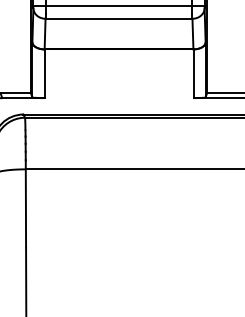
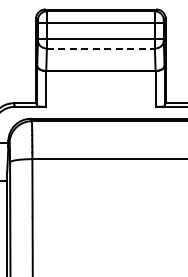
line: (118, 18) -> (100, 48), solid -> dashed

